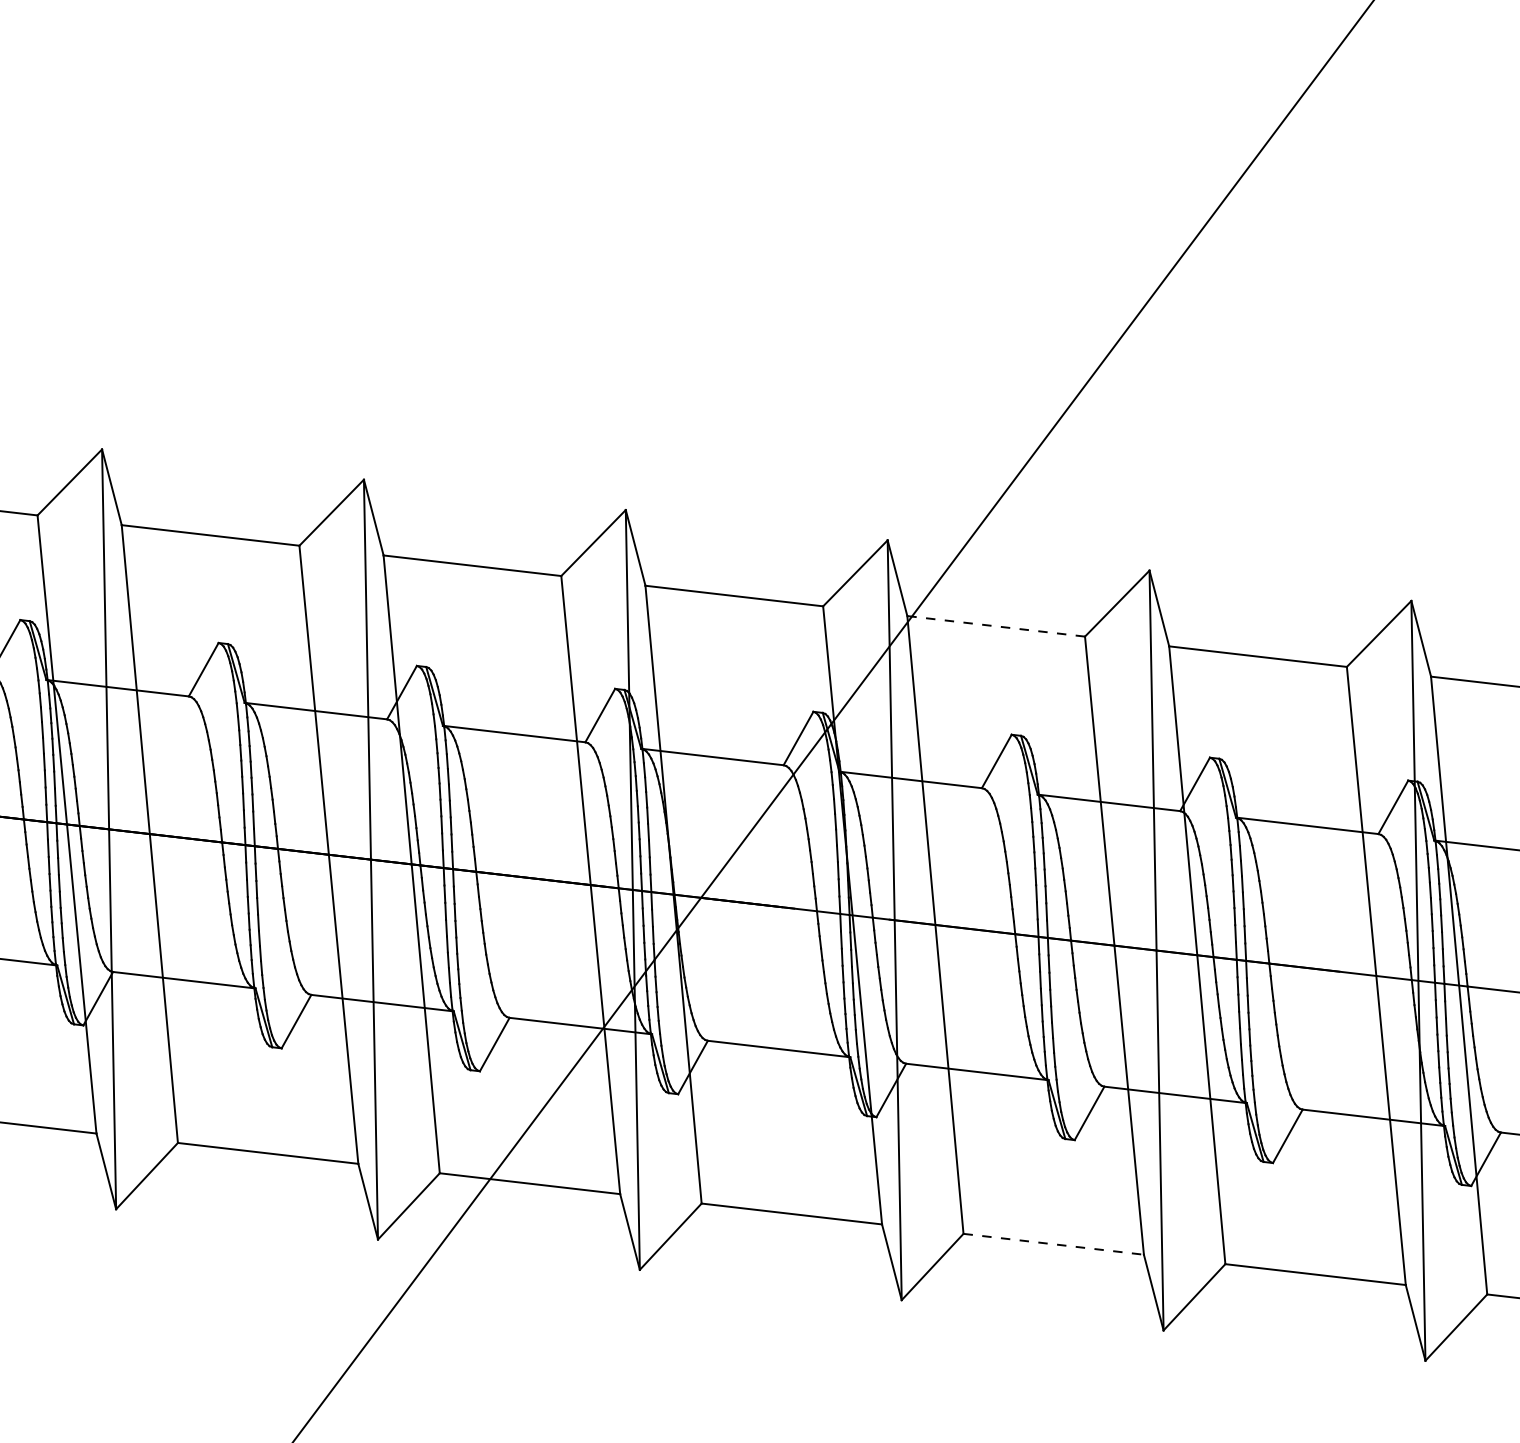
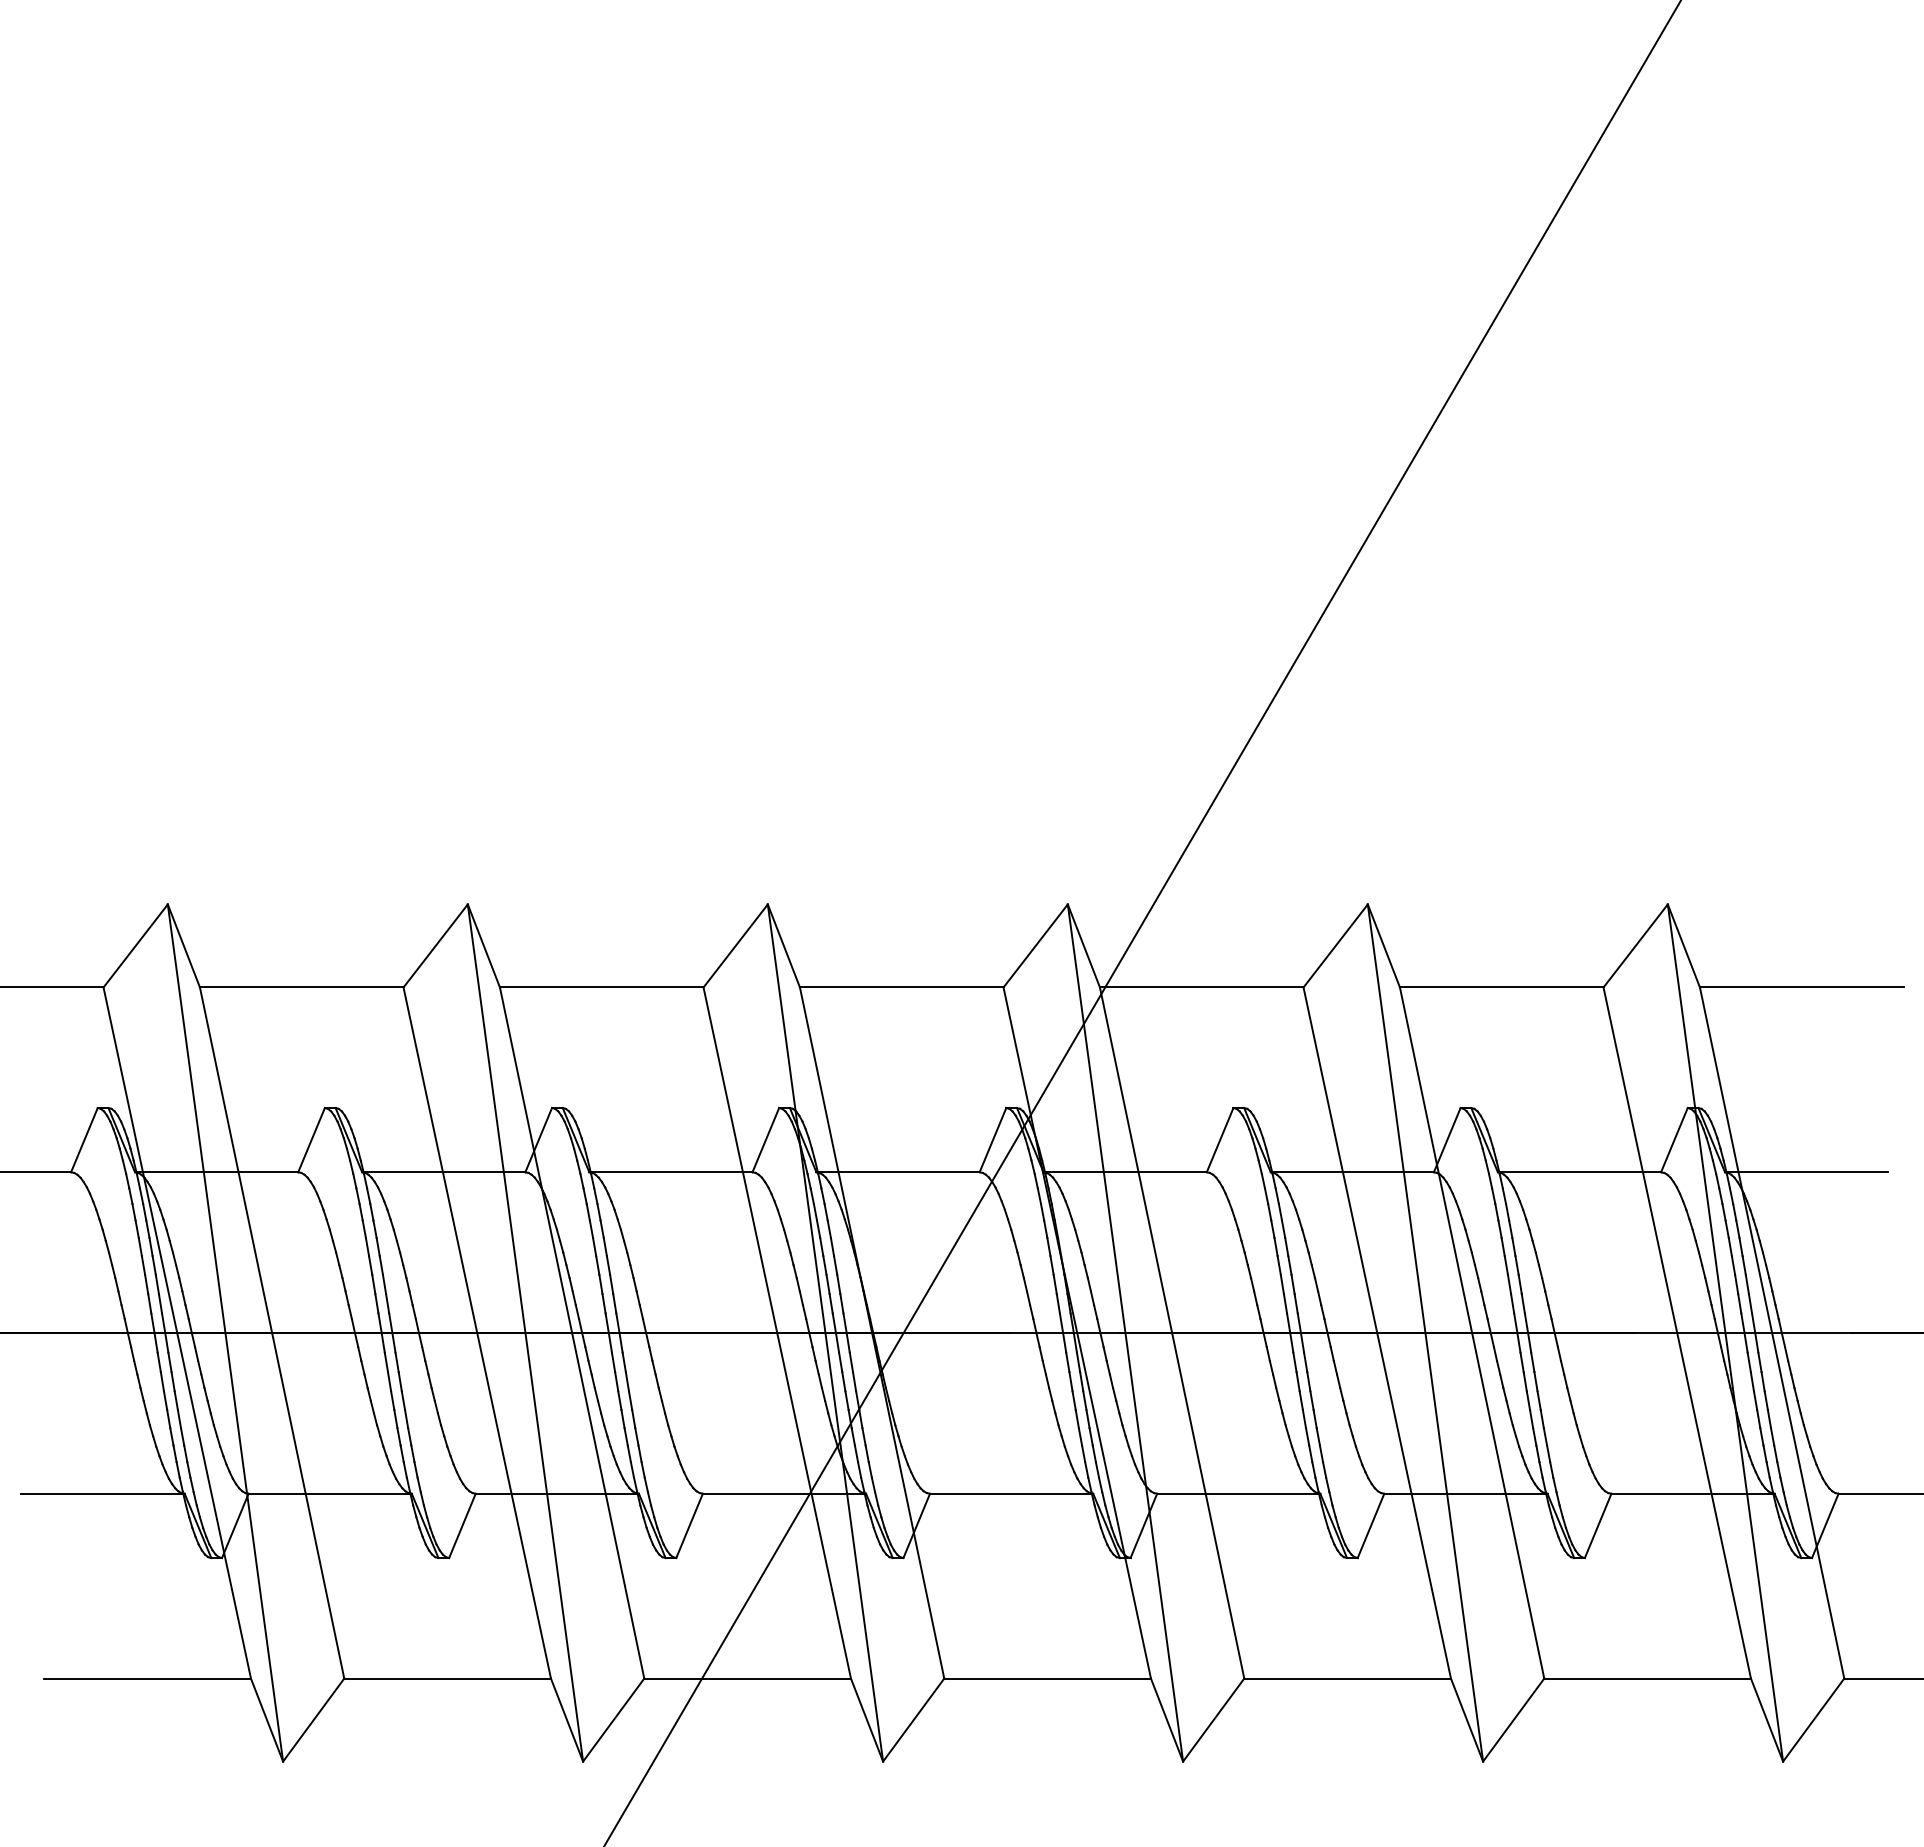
line: (995, 626) -> (1201, 987), dashed -> solid
line: (1054, 1244) -> (1348, 1678), dashed -> solid

